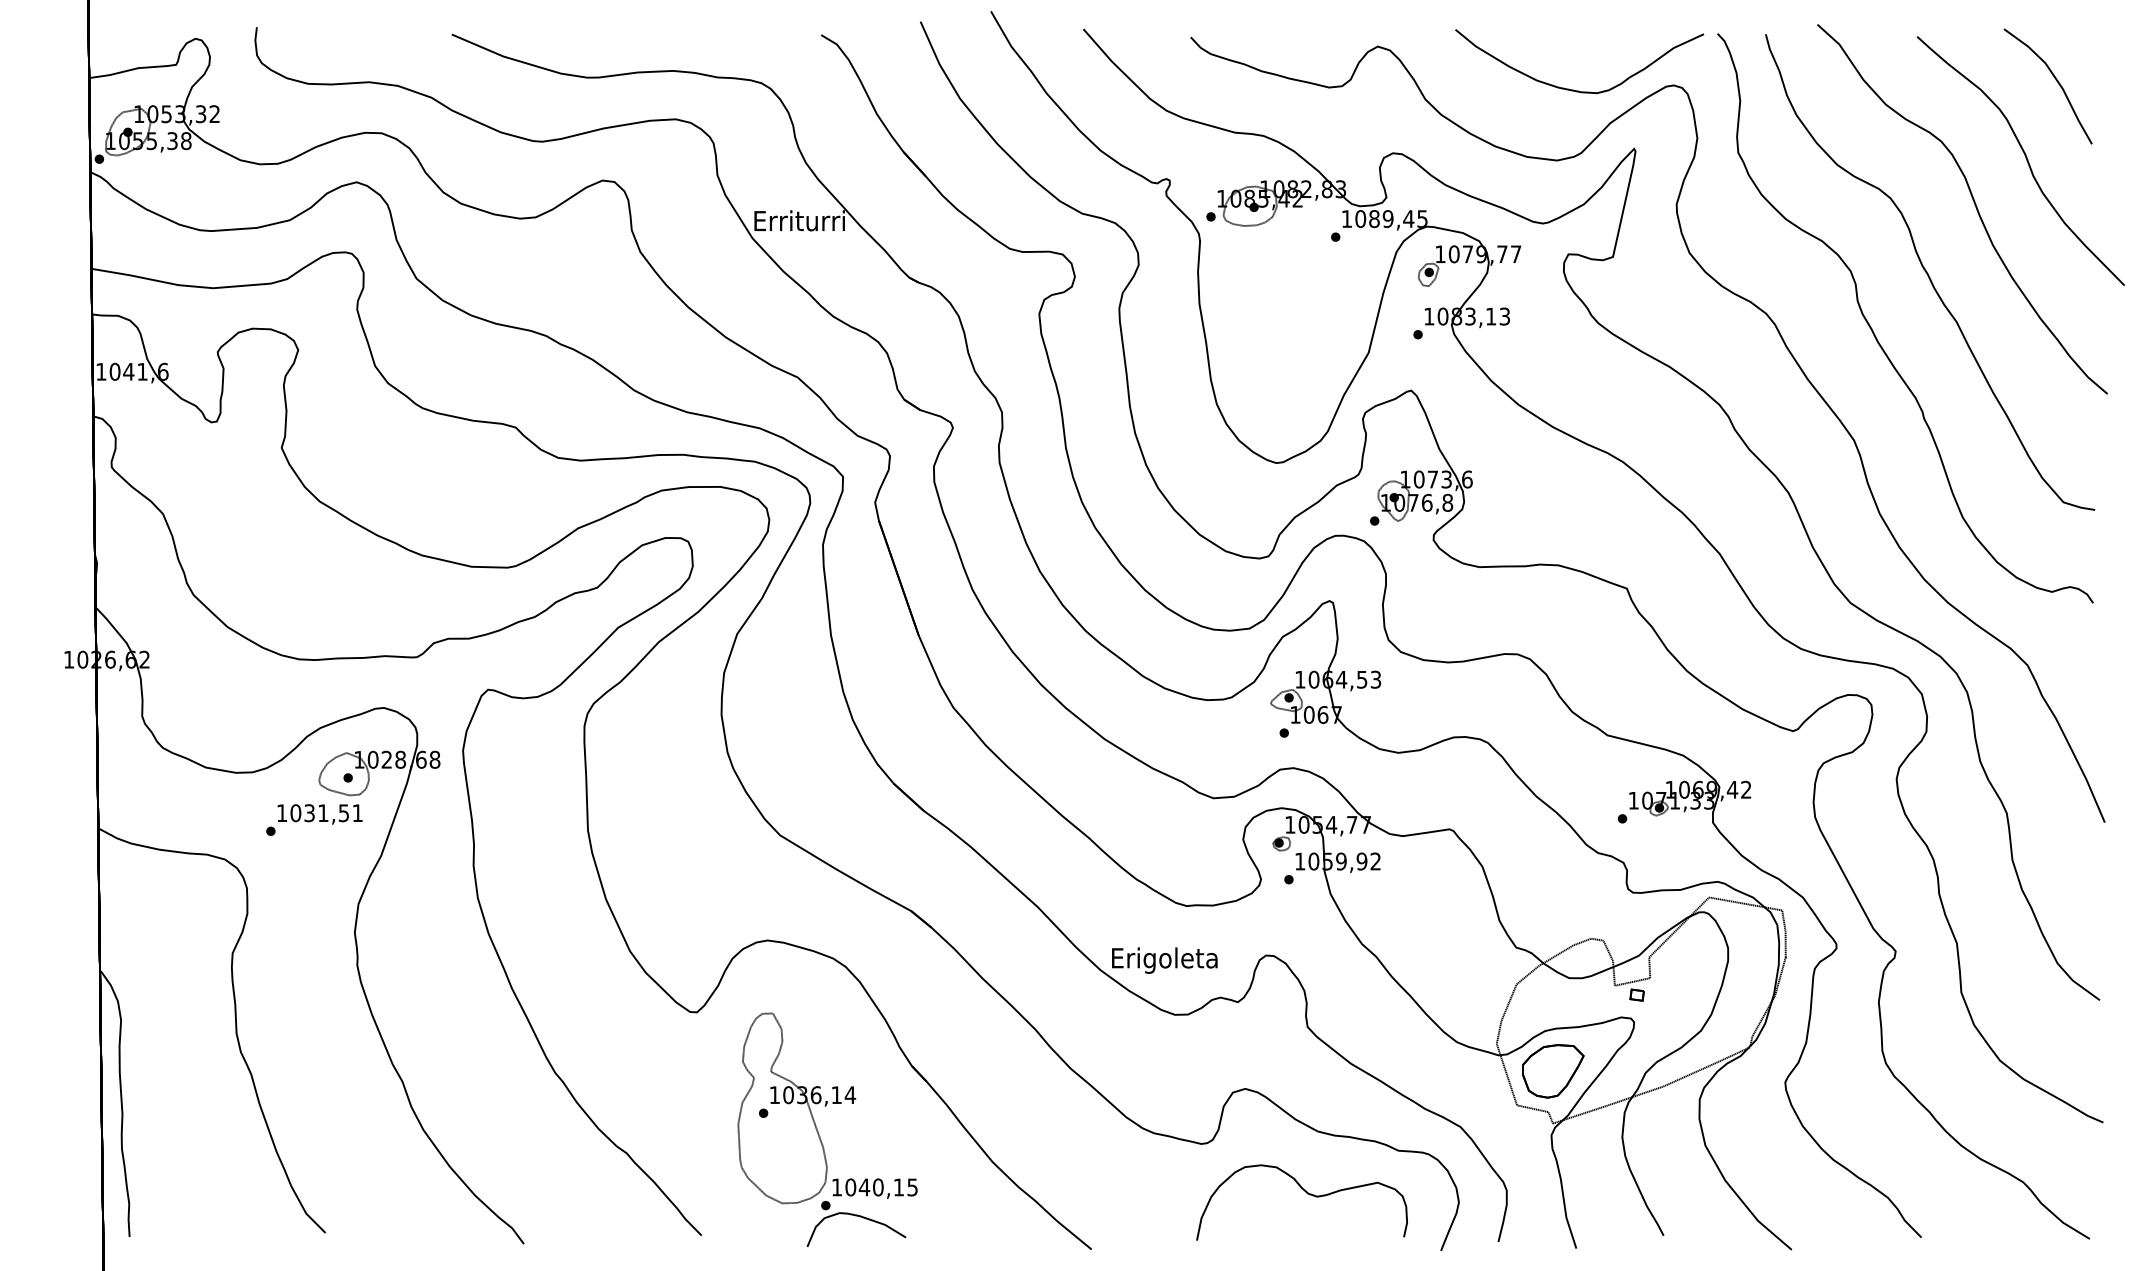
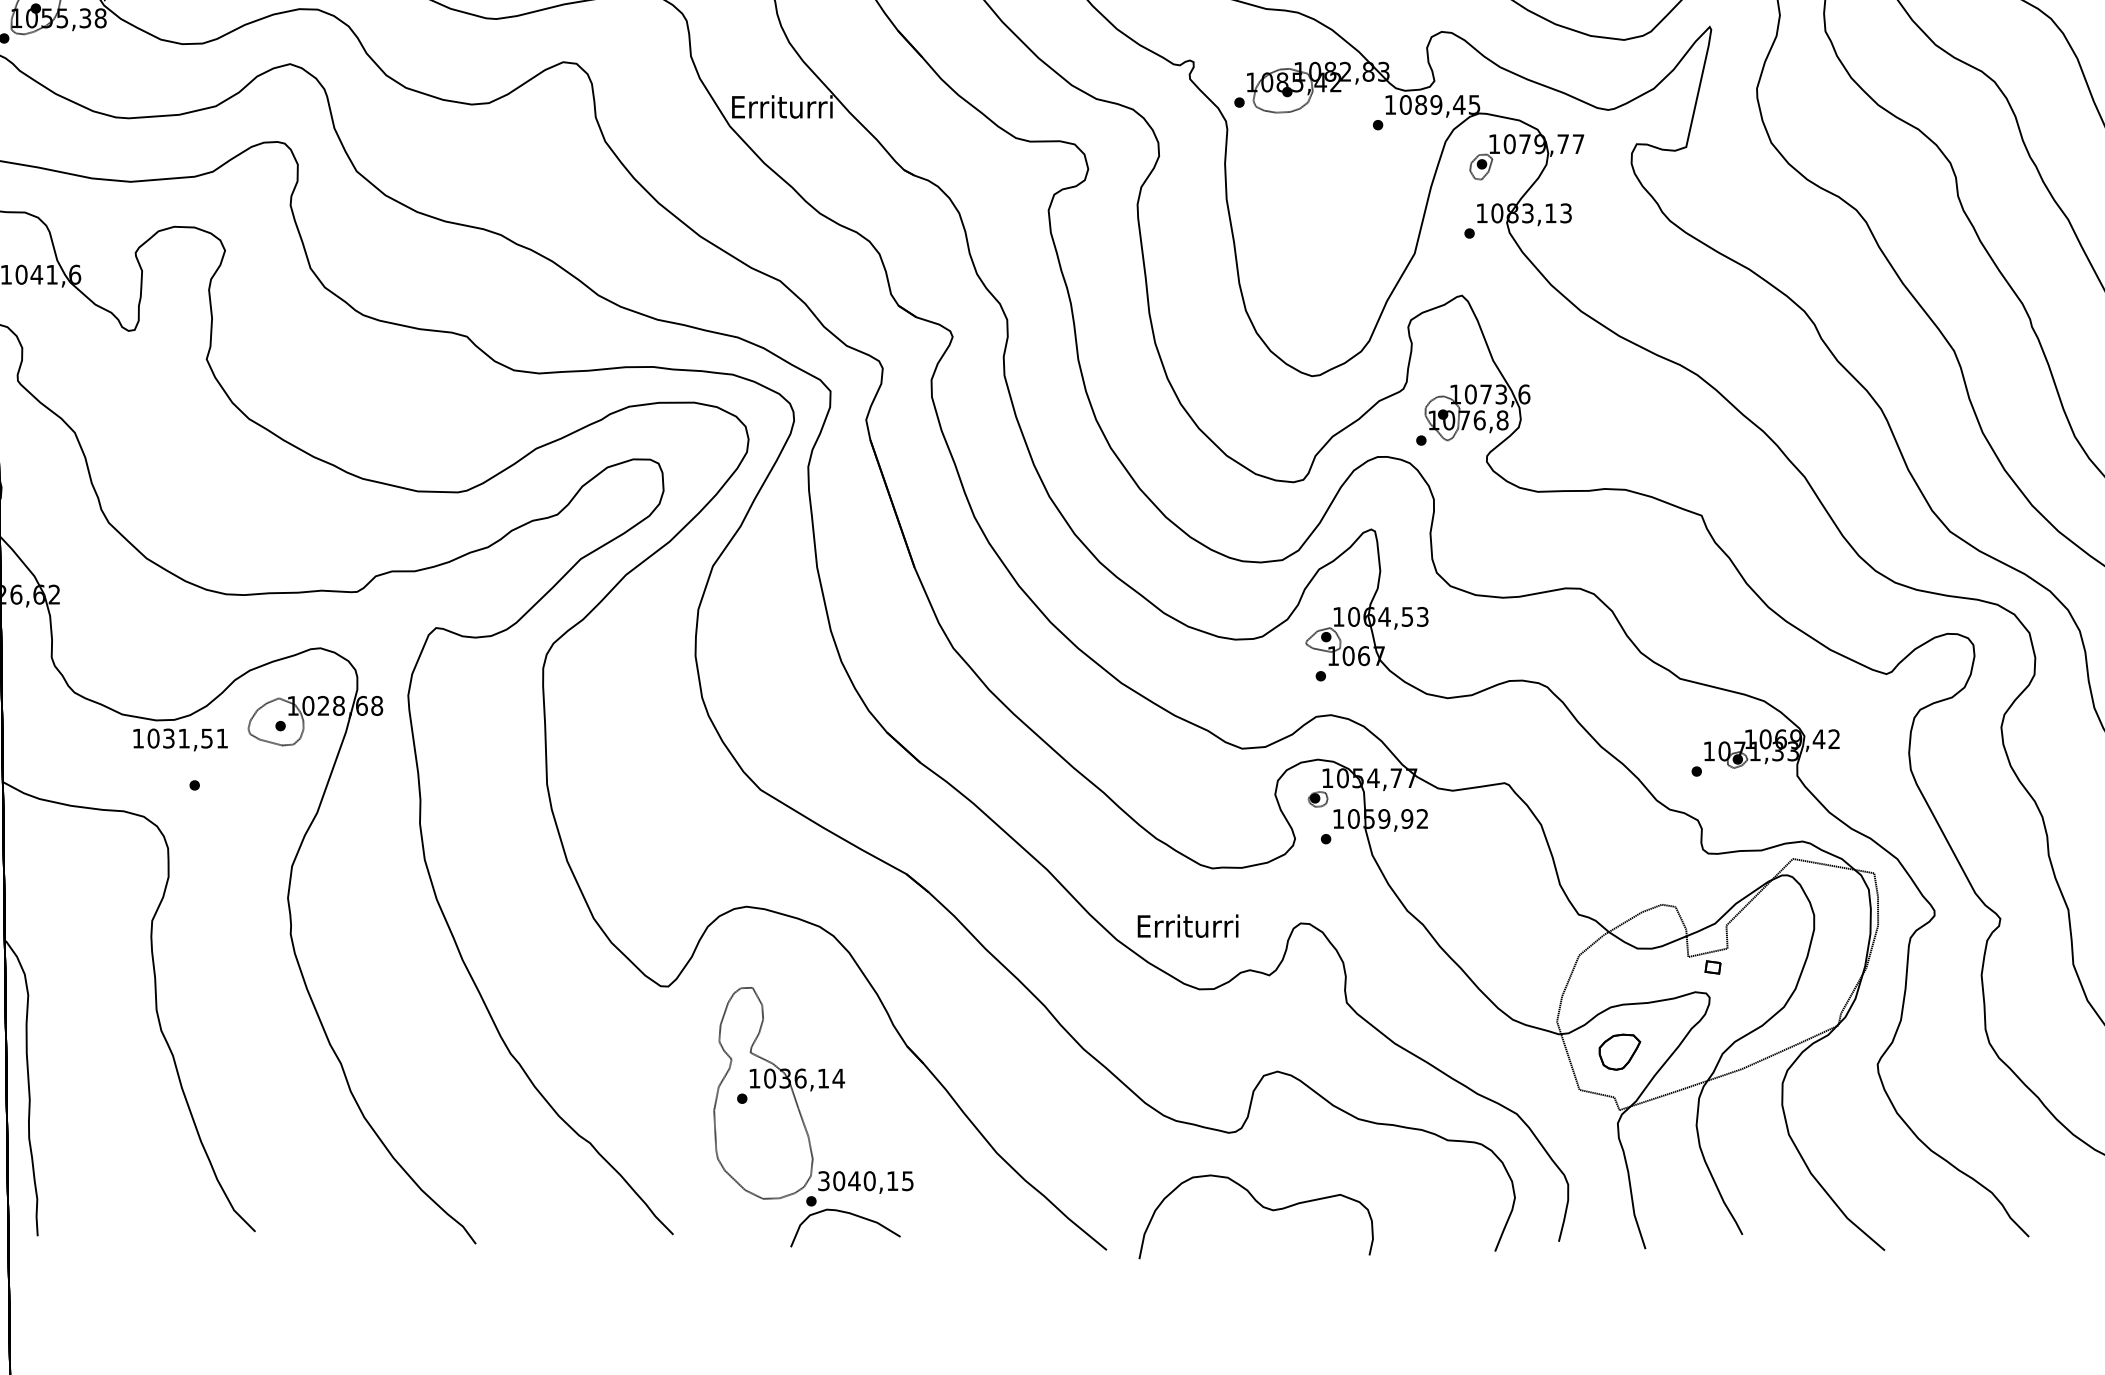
text: (319, 814) -> (179, 740), moved
text: (1164, 960) -> (1187, 928), Erigoleta -> Erriturri
part: (1553, 1071) -> (1620, 1052), size x0.6
text: (836, 1187) -> (823, 1181), 1040,15 -> 3040,15
curve: (1307, 1194) -> (1262, 1207), moved

